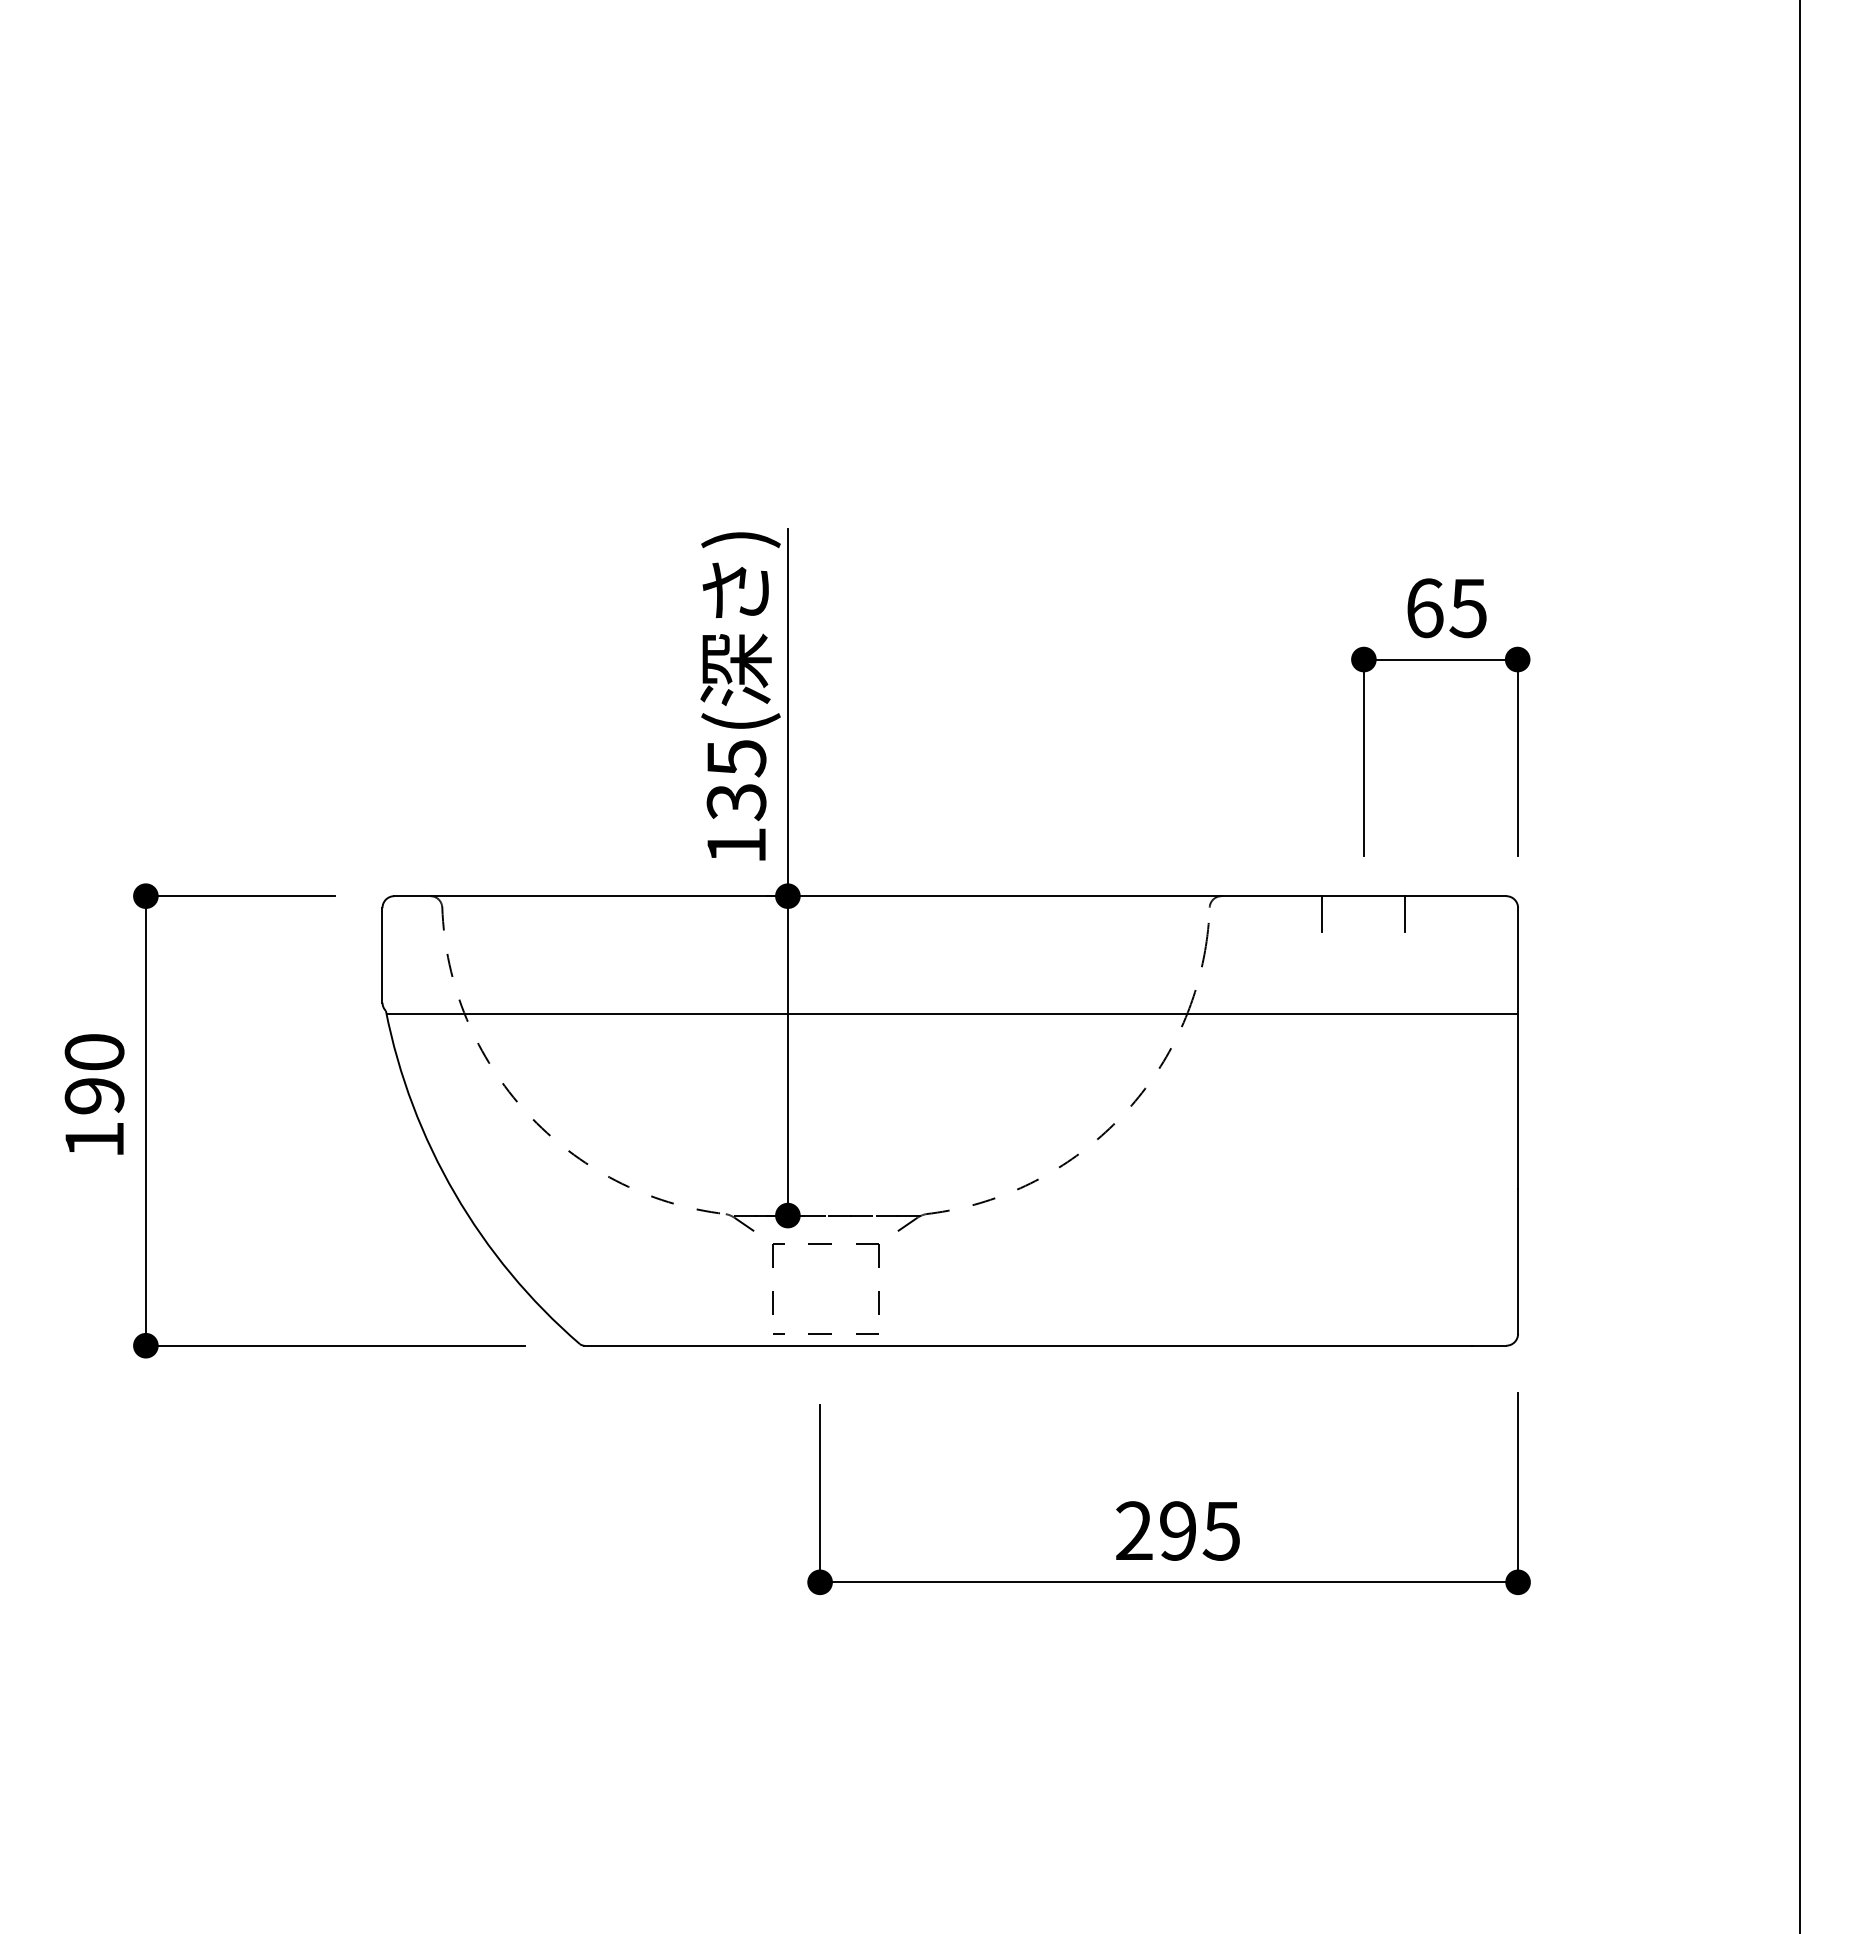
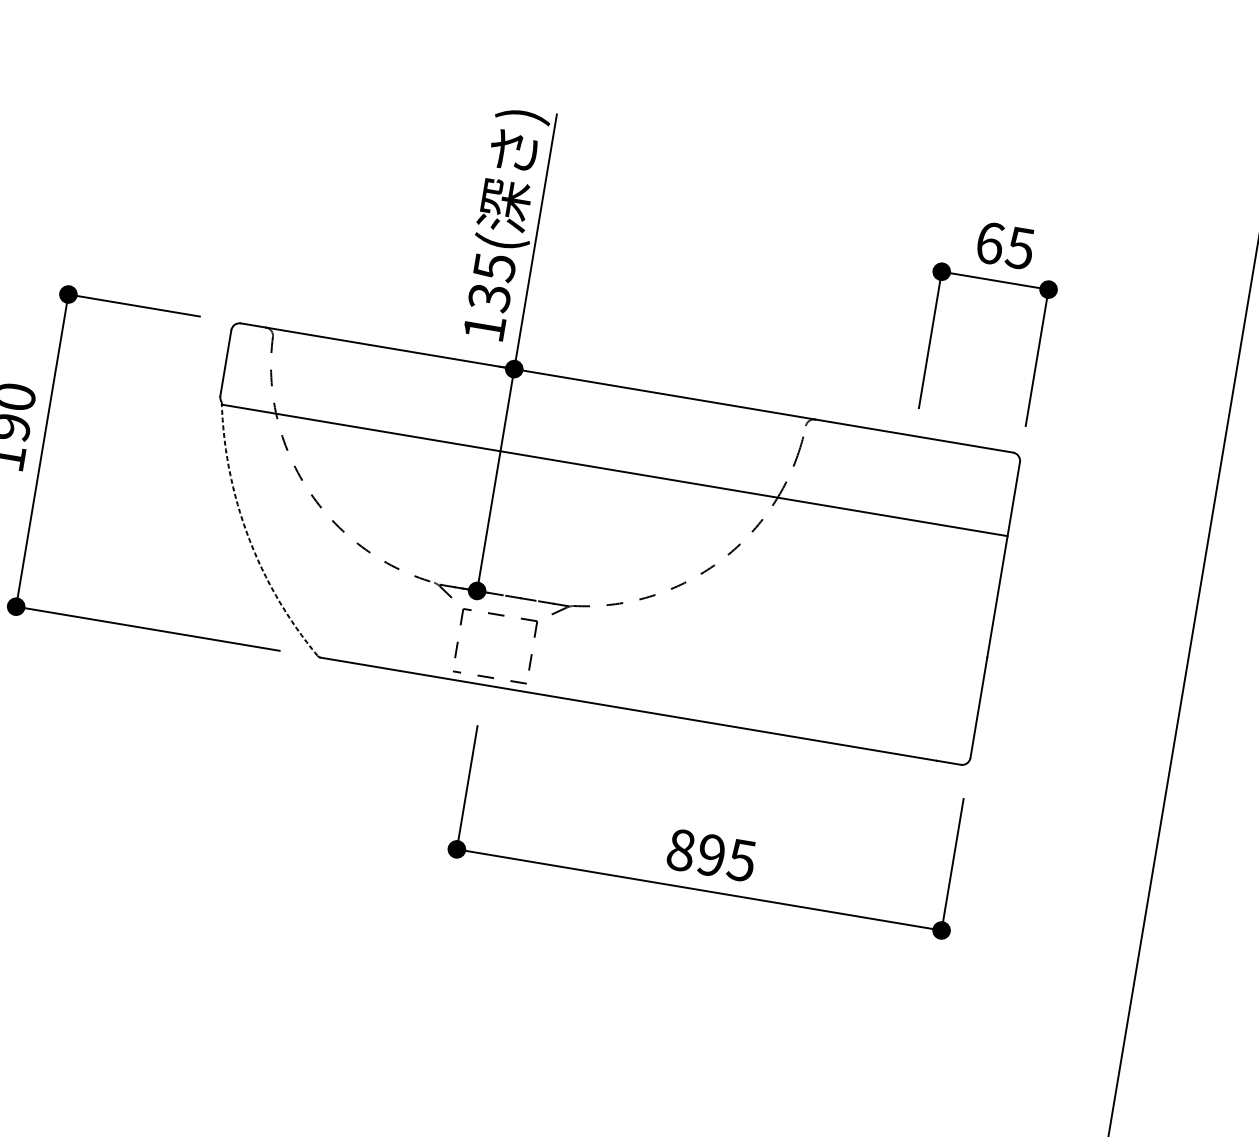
line: (1322, 913) -> (883, 443), removed
line: (1405, 913) -> (941, 452), removed
arc: (455, 1193) -> (248, 536), solid -> dashed
text: (1134, 1530) -> (681, 849), 295 -> 895

